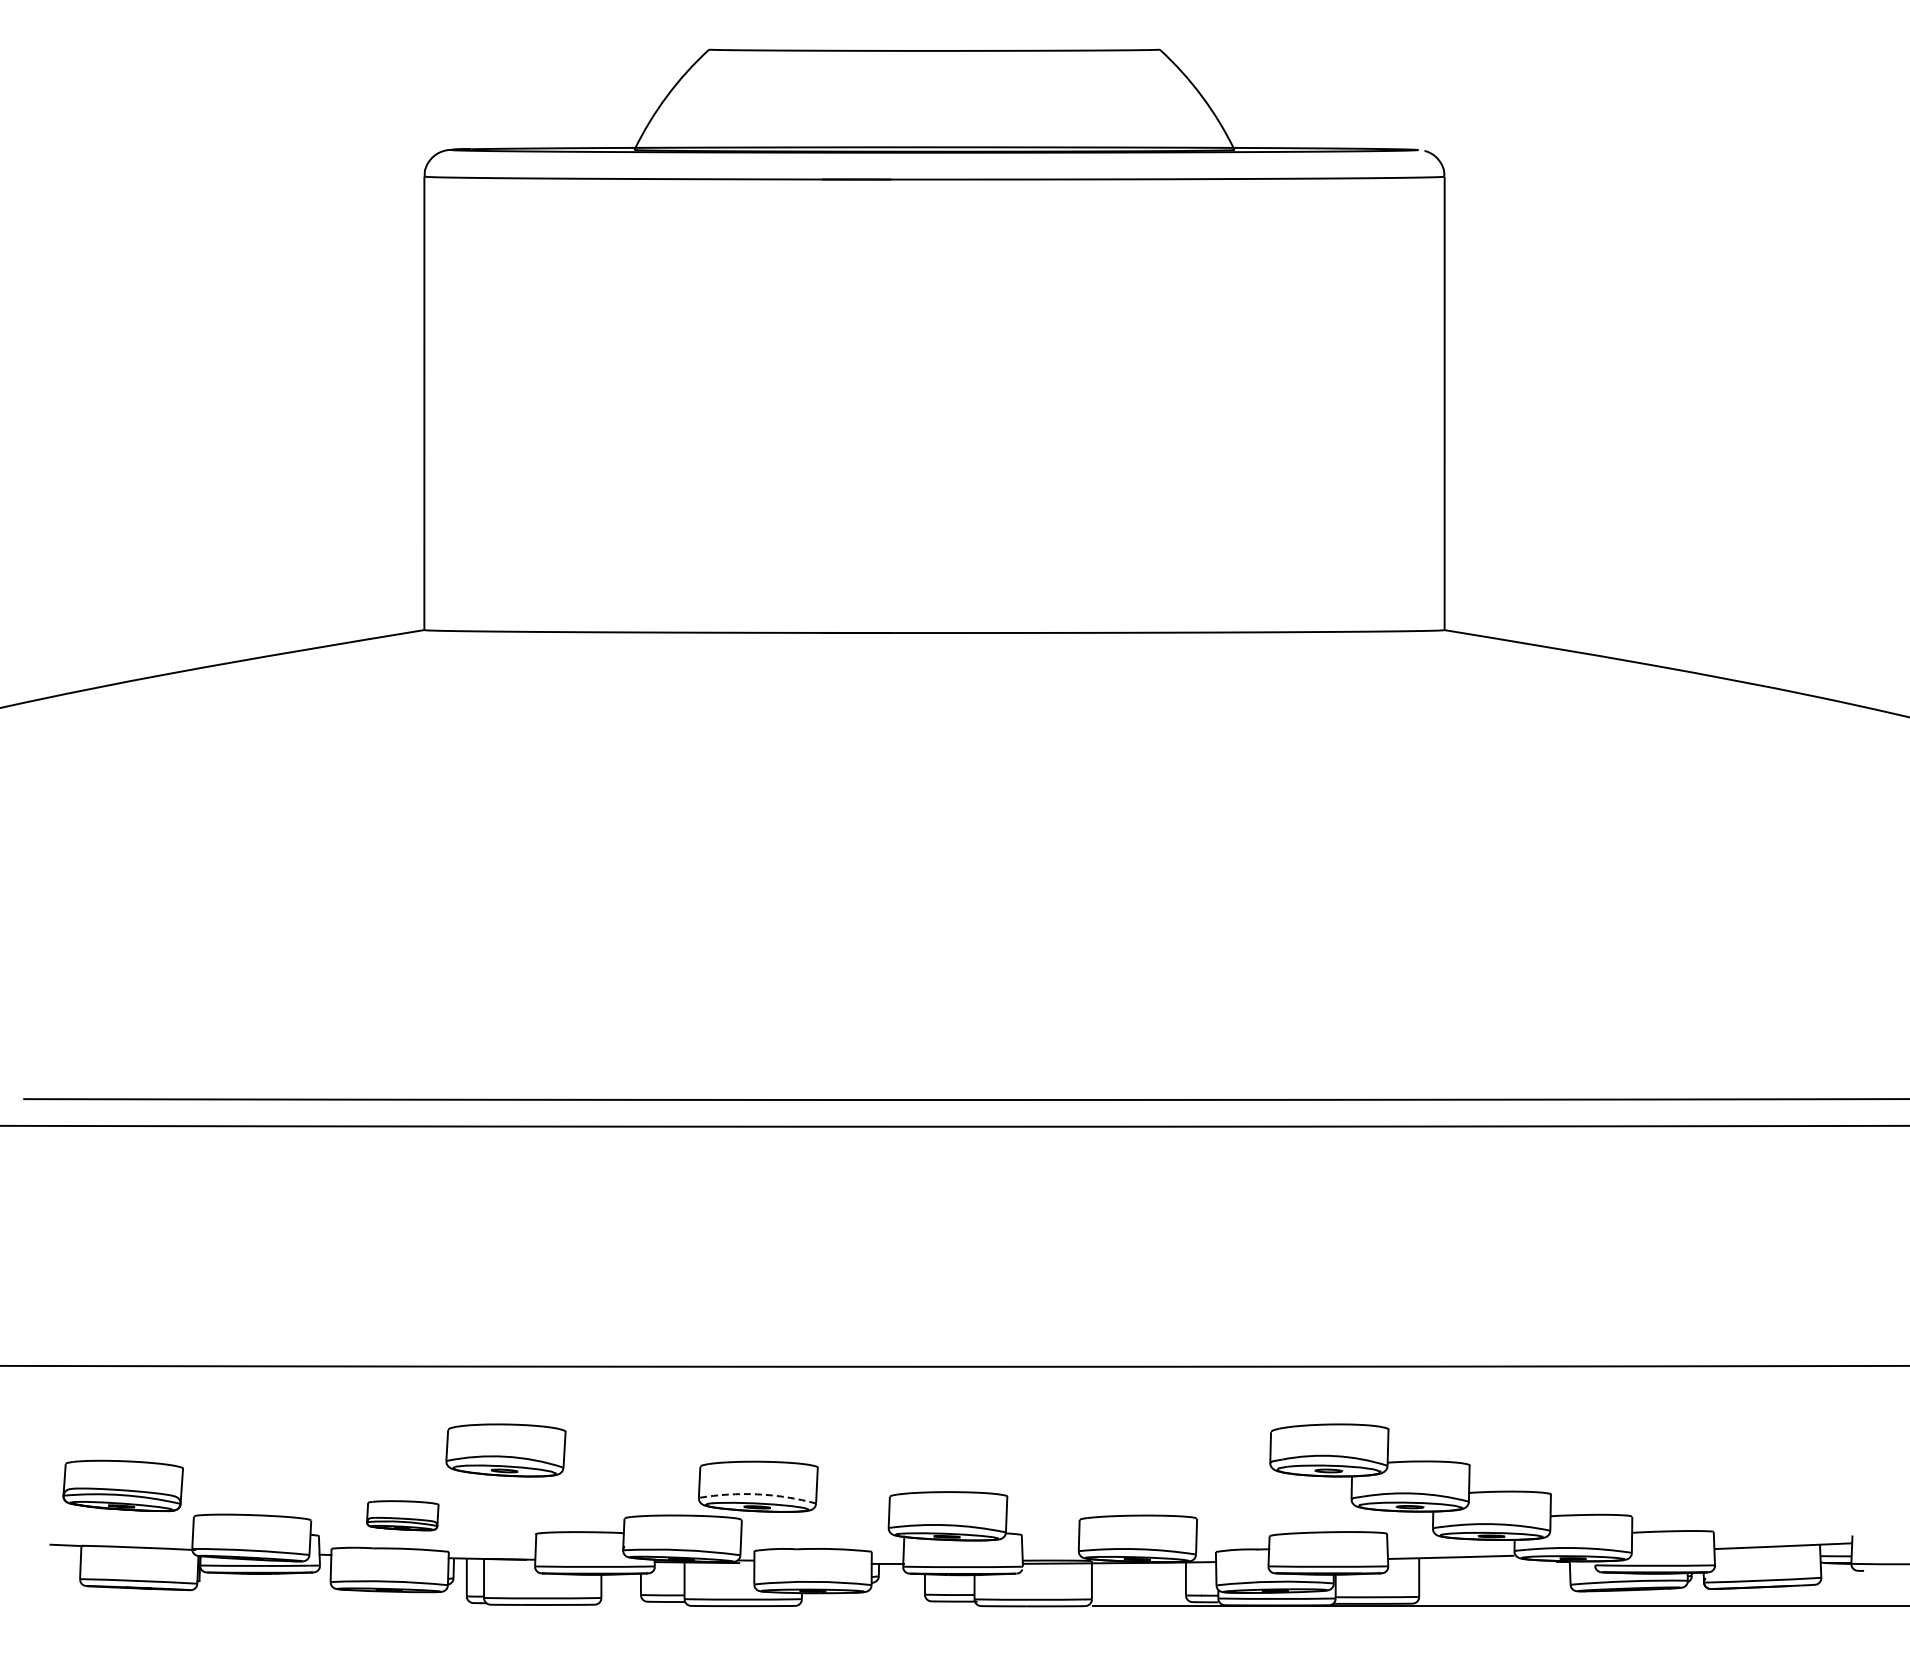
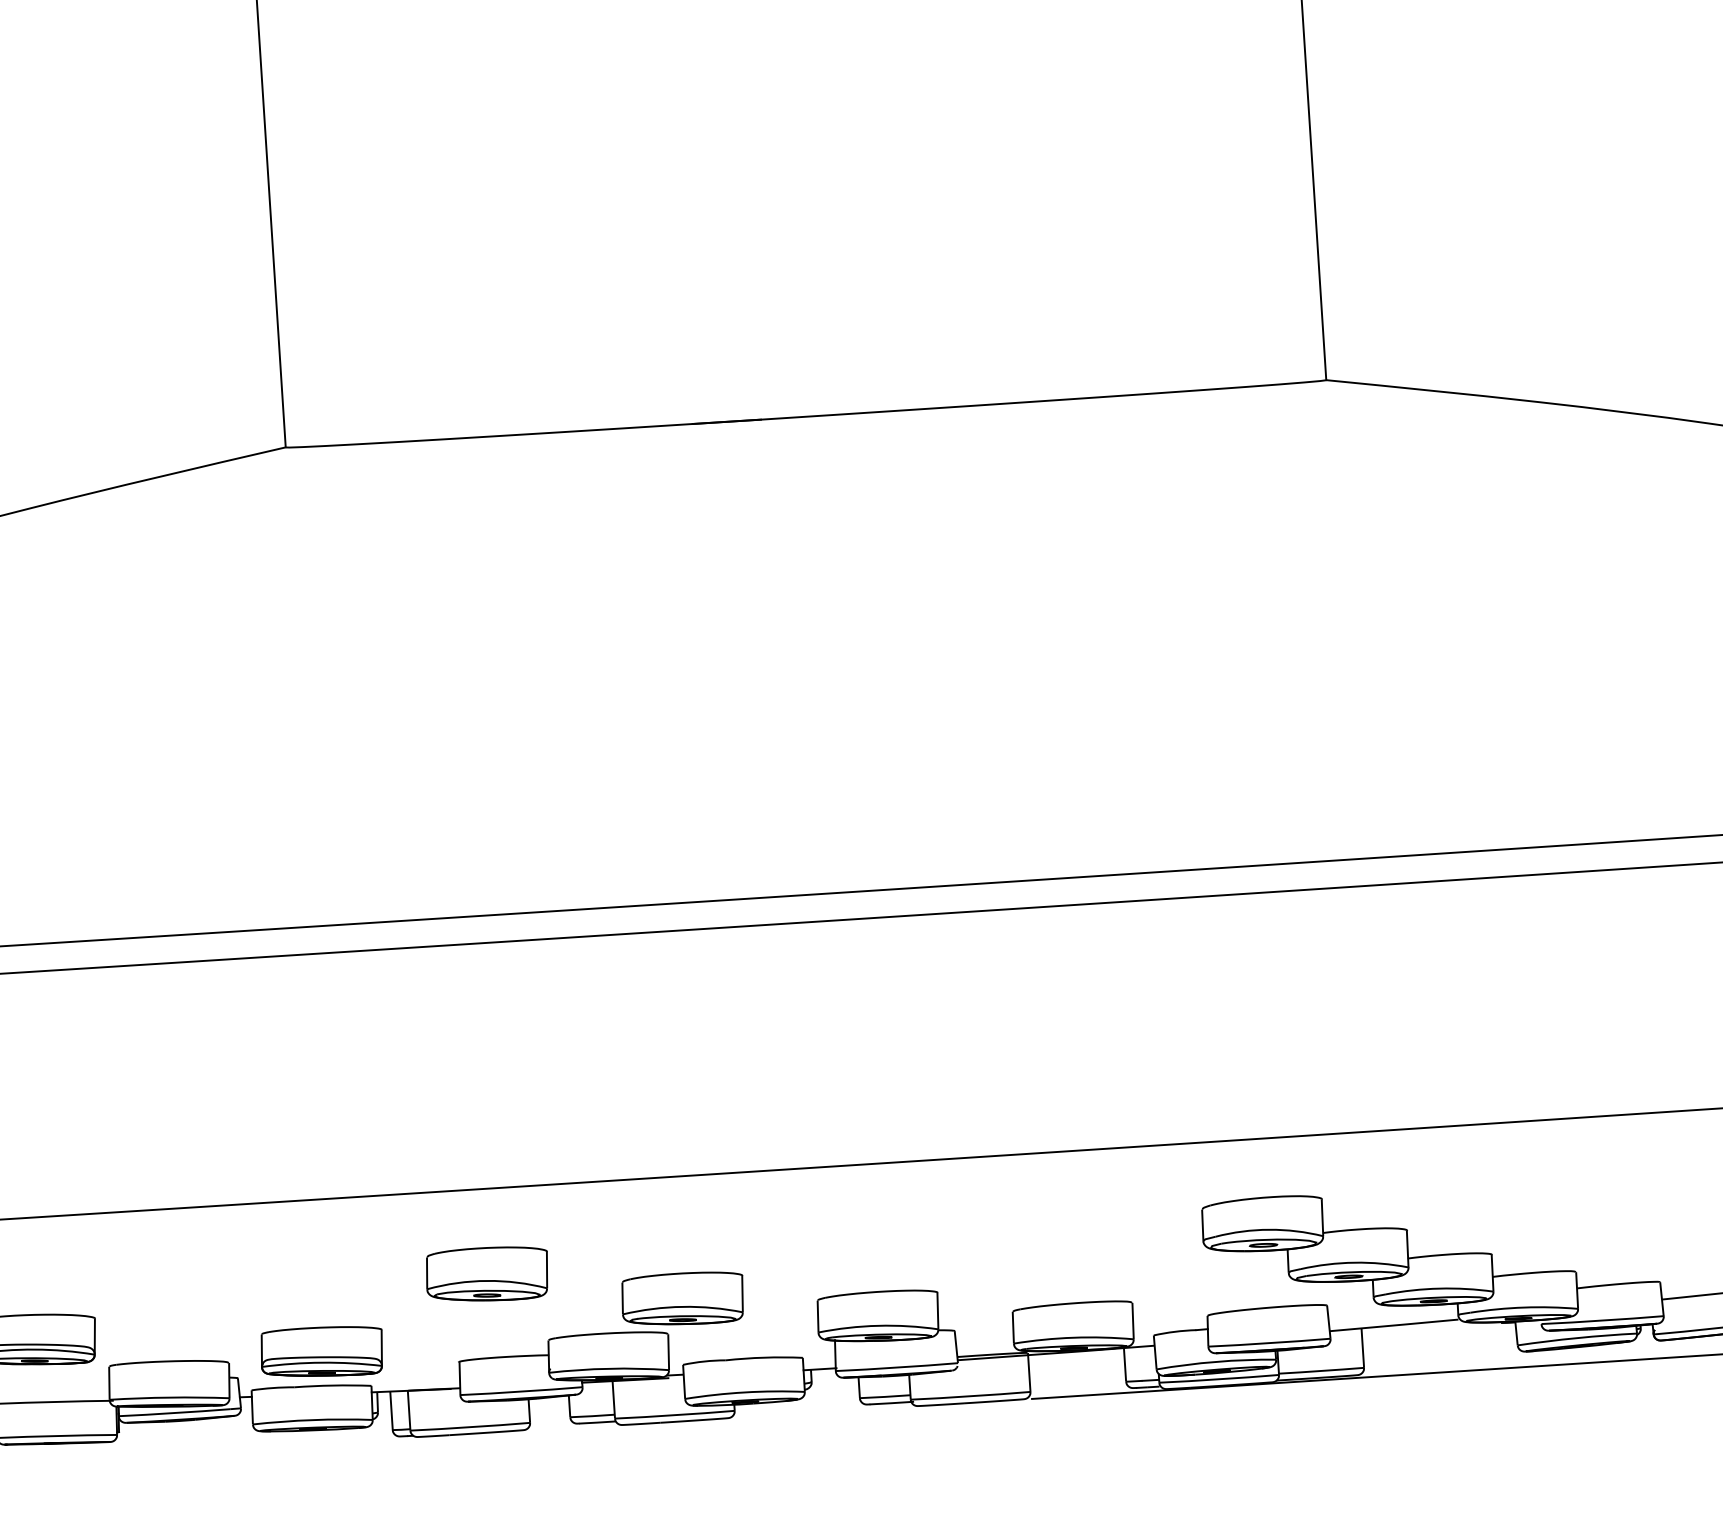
part: (505, 1450) -> (486, 1274), moved
arc: (757, 1494) -> (682, 1307), dashed -> solid
part: (402, 1515) -> (321, 1351), size x1.67

